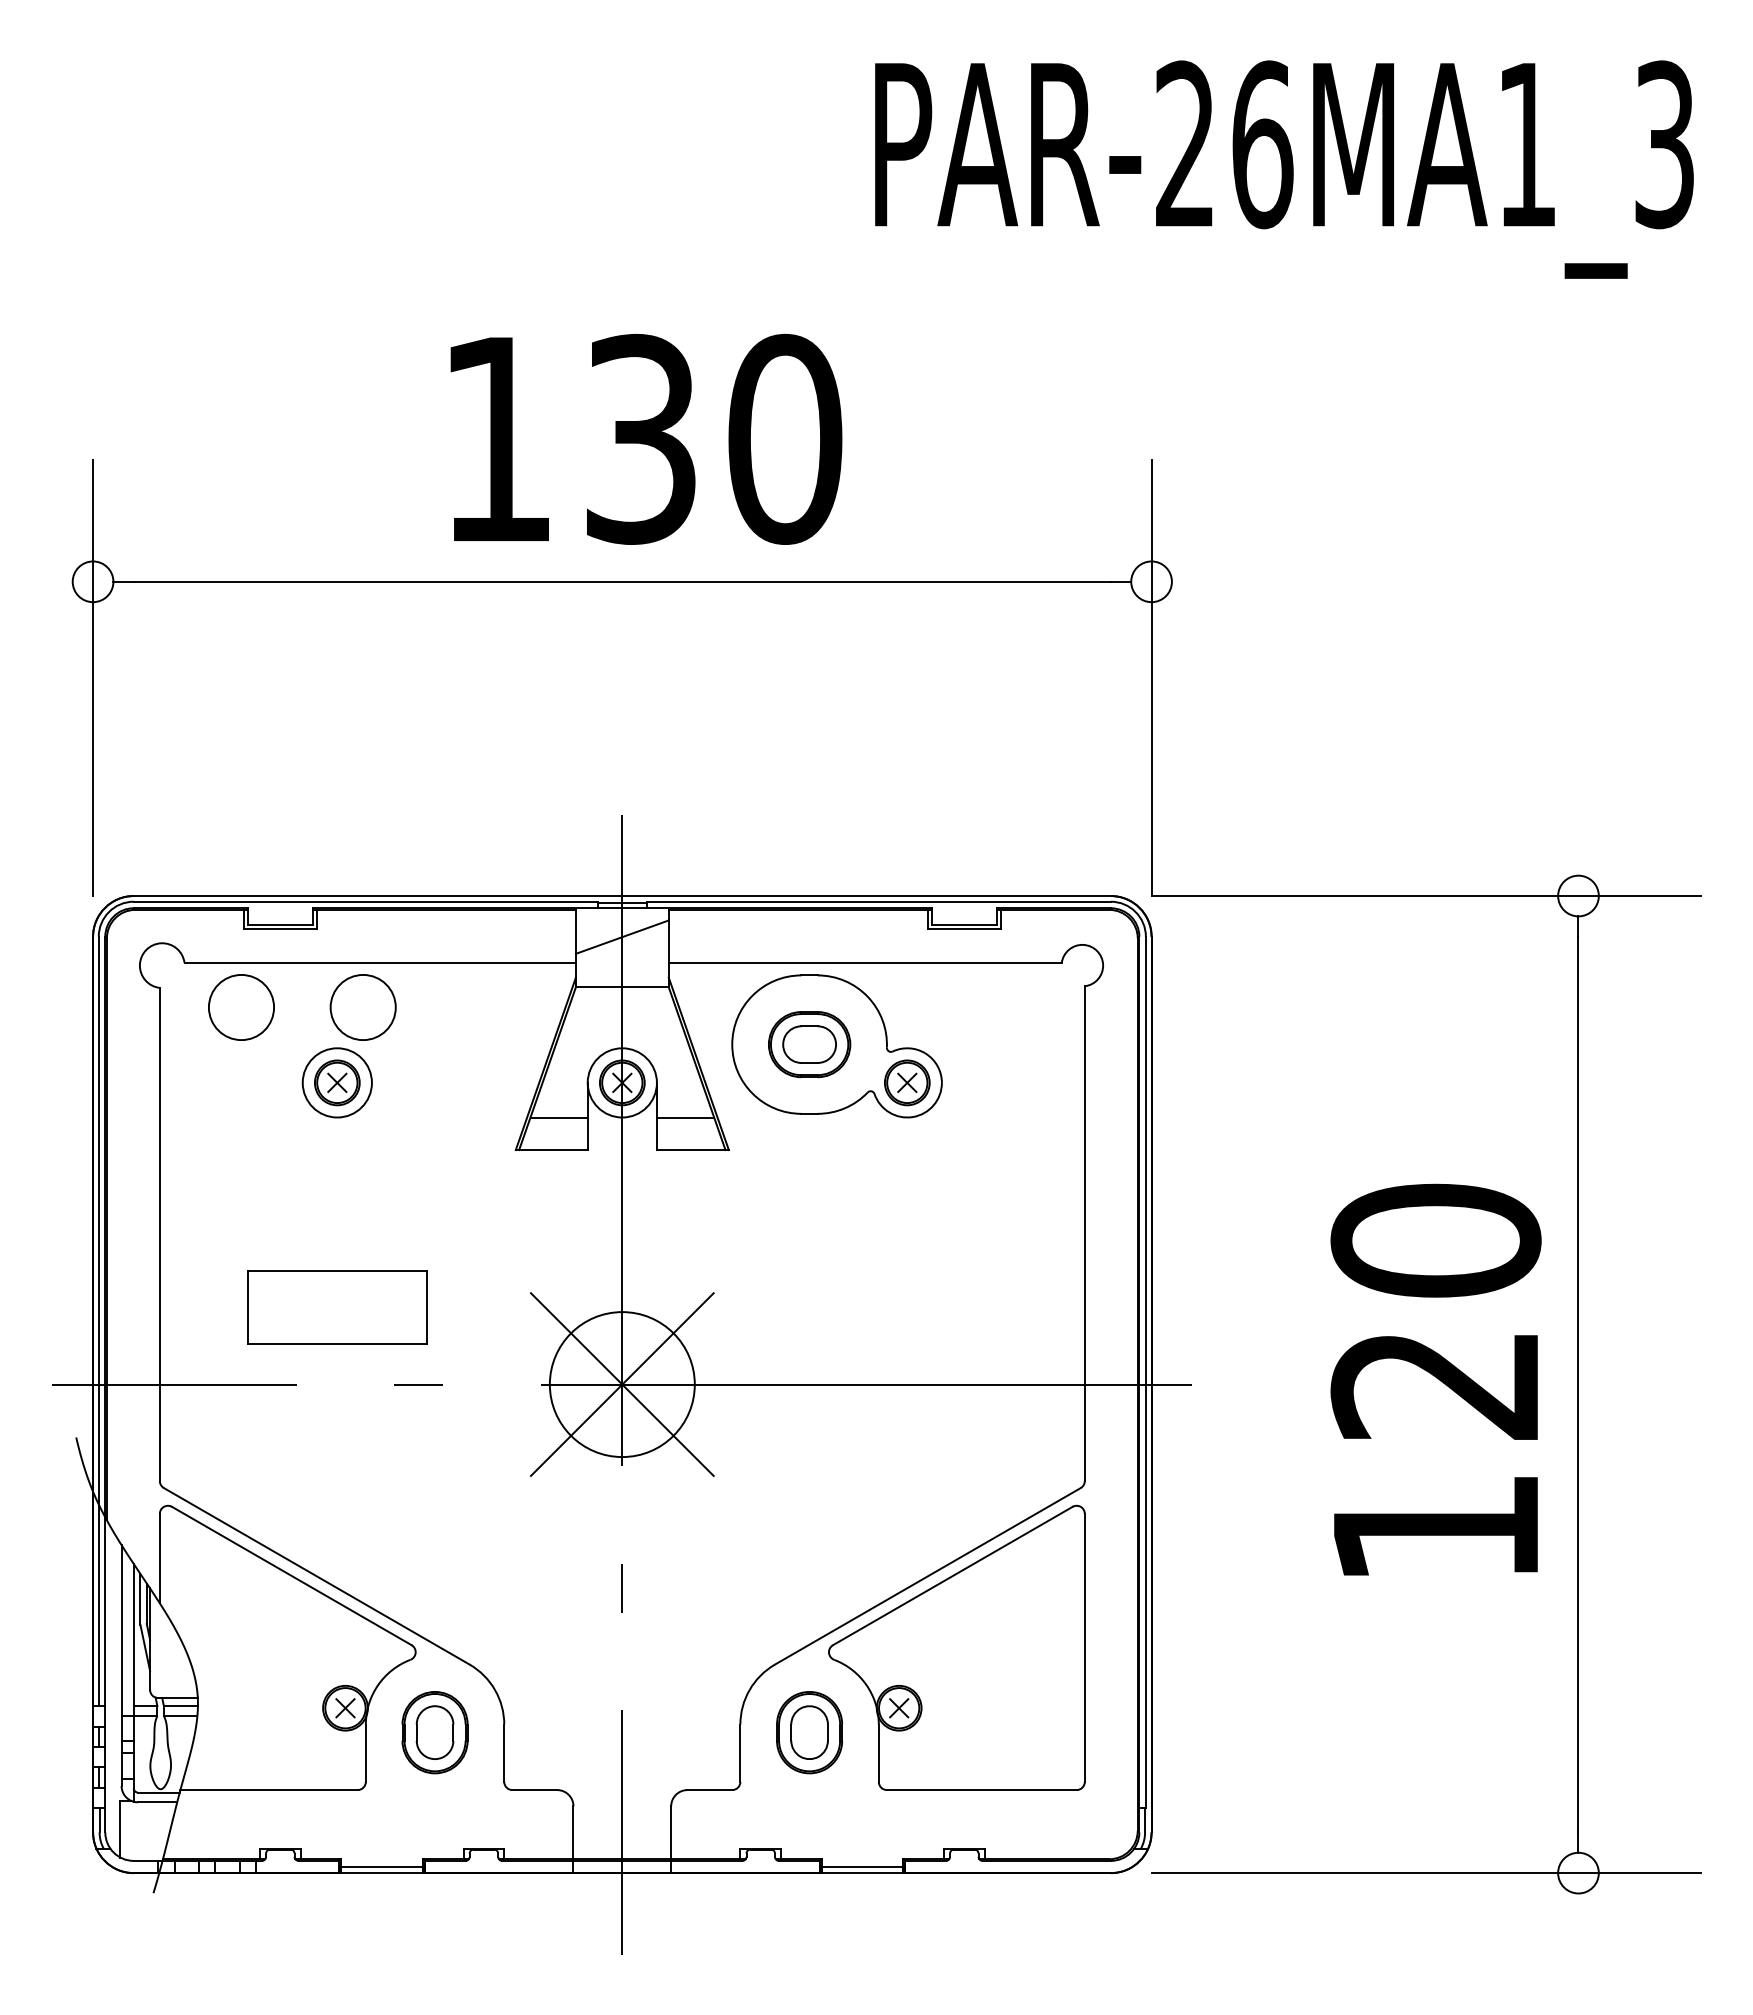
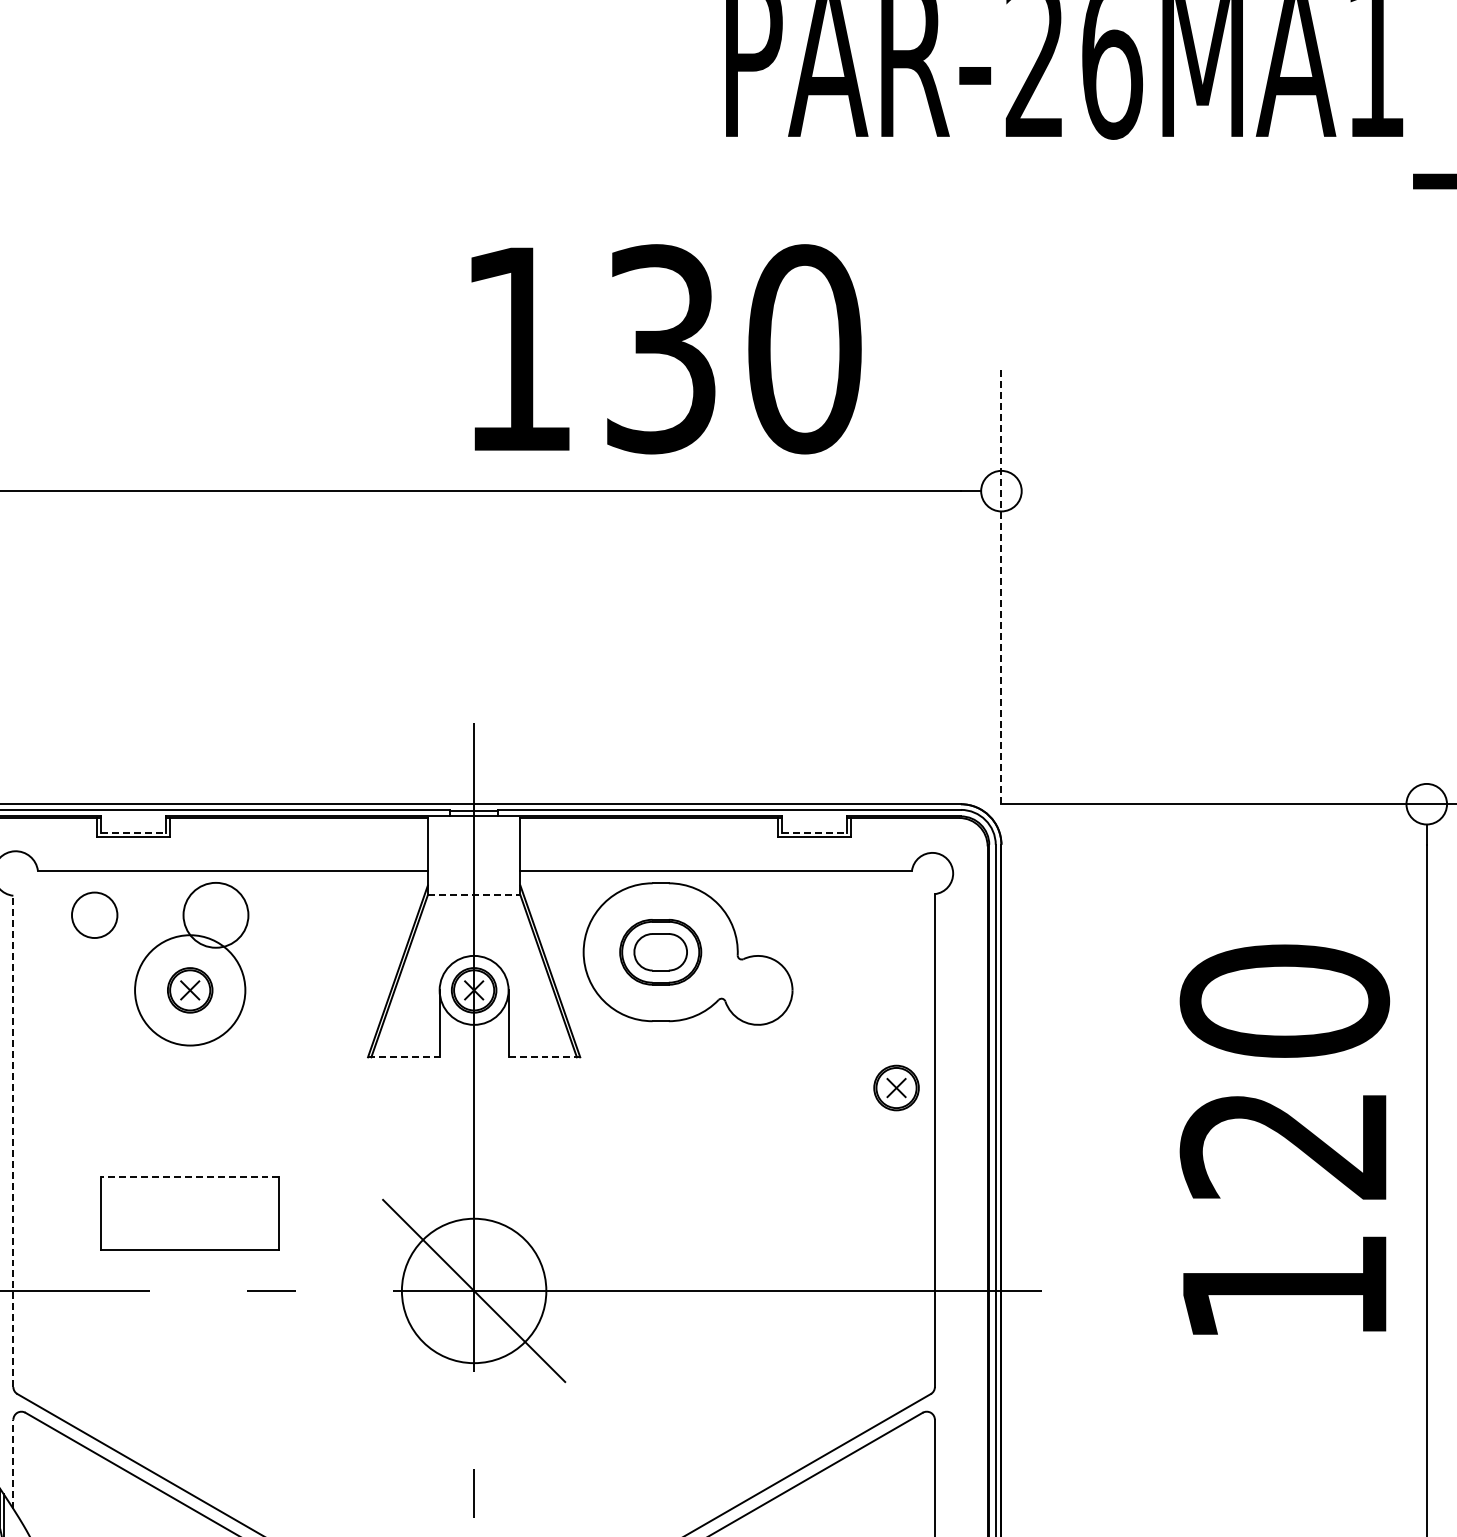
text: (646, 438) -> (666, 348), moved
line: (1151, 677) -> (1001, 586), solid -> dashed
line: (280, 924) -> (133, 832), solid -> dashed
line: (964, 924) -> (815, 832), solid -> dashed
line: (621, 936) -> (473, 844), removed
line: (622, 987) -> (474, 895), solid -> dashed
circle: (241, 1007) -> (94, 915), size x0.7
circle: (336, 1082) -> (189, 989), size x1.6
part: (907, 1082) -> (896, 1087), moved
line: (558, 1117) -> (410, 1024), removed
line: (685, 1117) -> (537, 1024), removed
line: (551, 1150) -> (403, 1057), solid -> dashed
line: (692, 1150) -> (544, 1057), solid -> dashed
line: (159, 1234) -> (13, 1141), solid -> dashed
line: (337, 1270) -> (190, 1177), solid -> dashed
text: (1435, 1379) -> (1284, 1139), moved
line: (621, 1384) -> (473, 1290), removed
line: (159, 1558) -> (13, 1464), solid -> dashed

